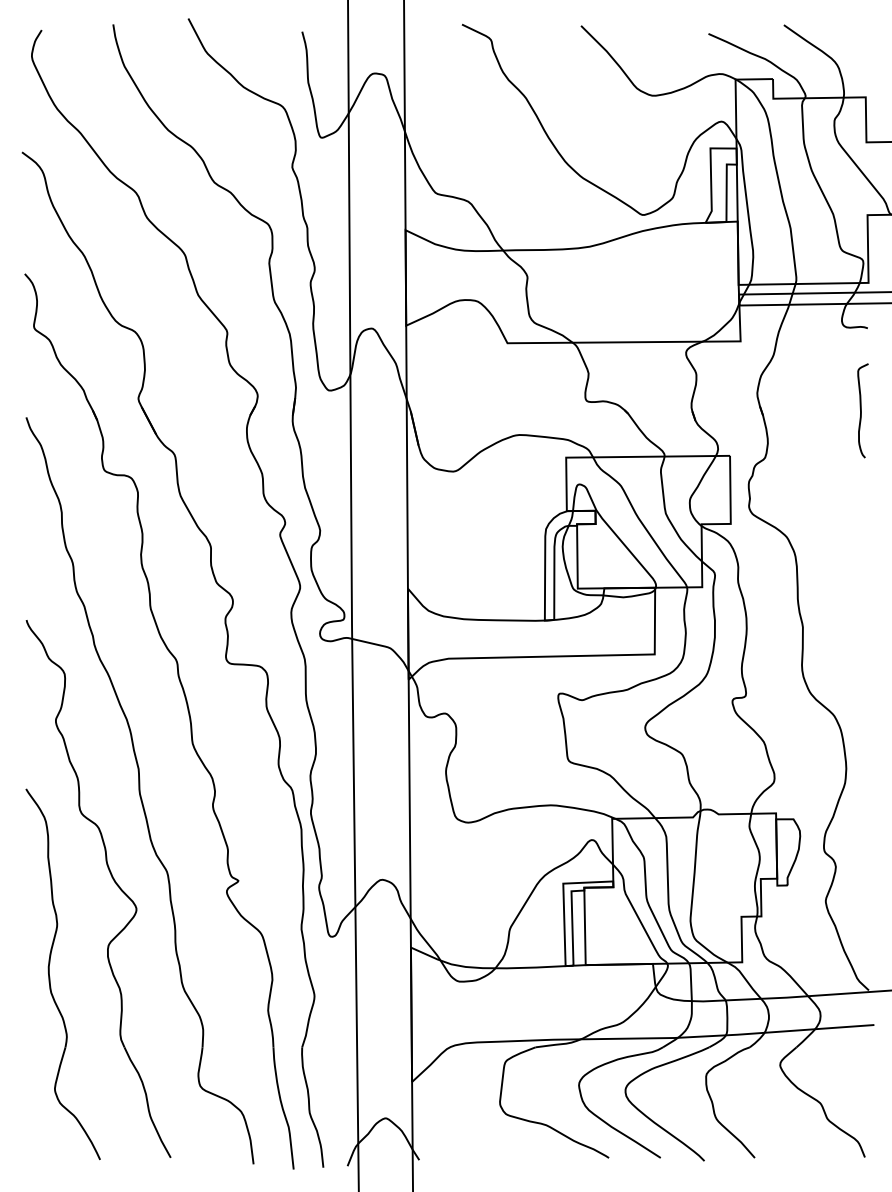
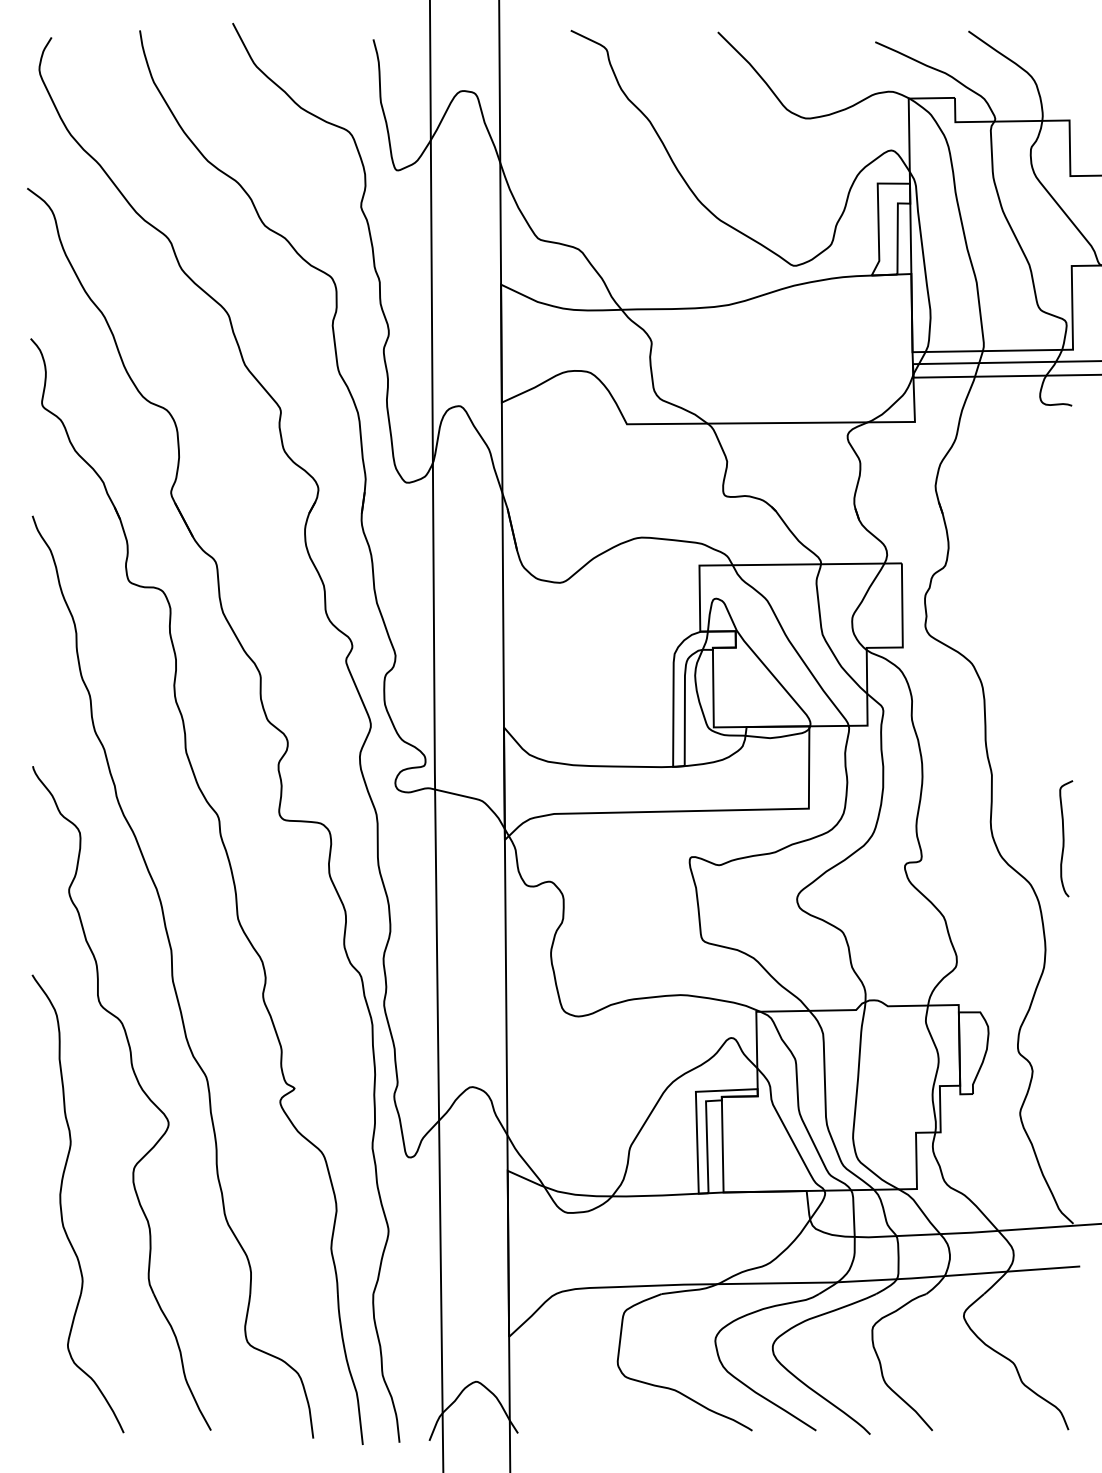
curve: (861, 410) -> (1064, 838), moved

